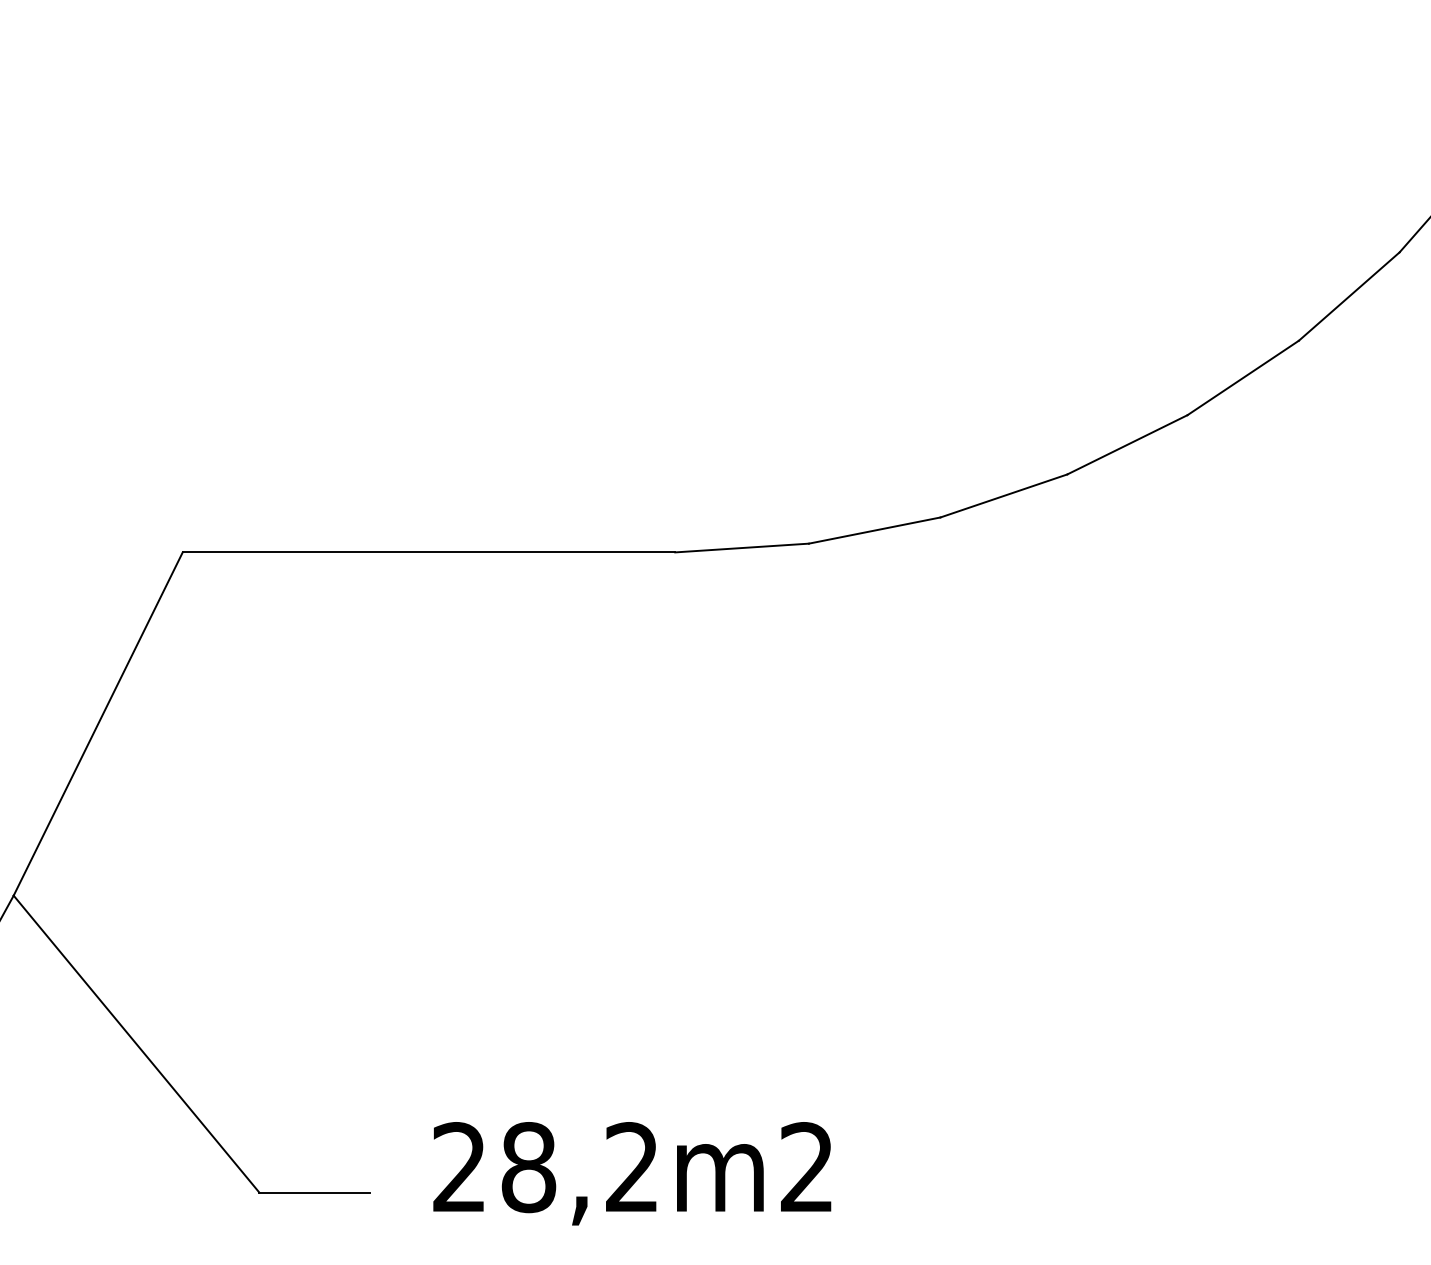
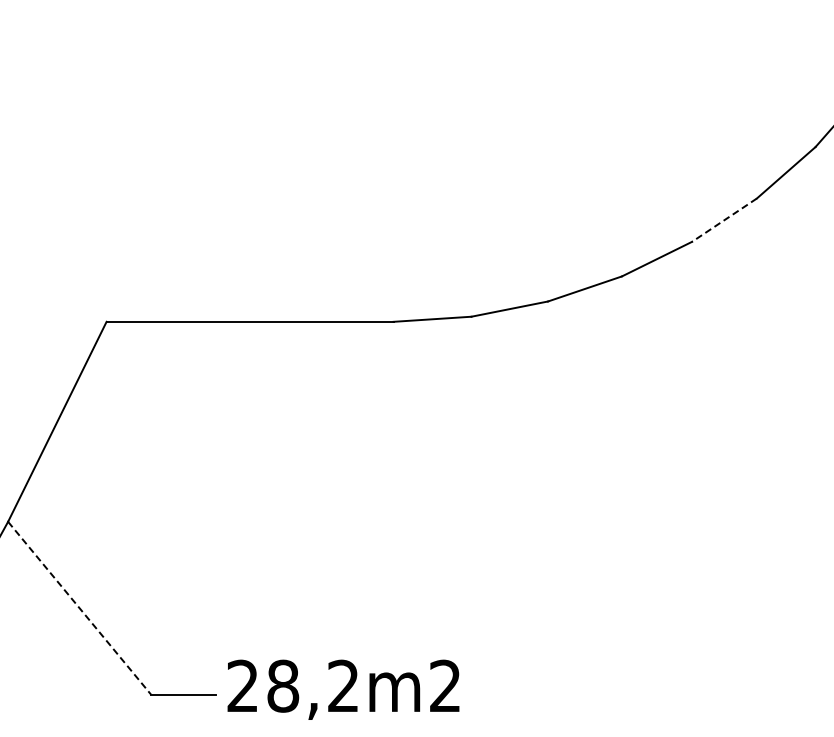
line: (1243, 378) -> (724, 220), solid -> dashed
line: (137, 1044) -> (80, 608), solid -> dashed
text: (632, 1173) -> (343, 689), moved

